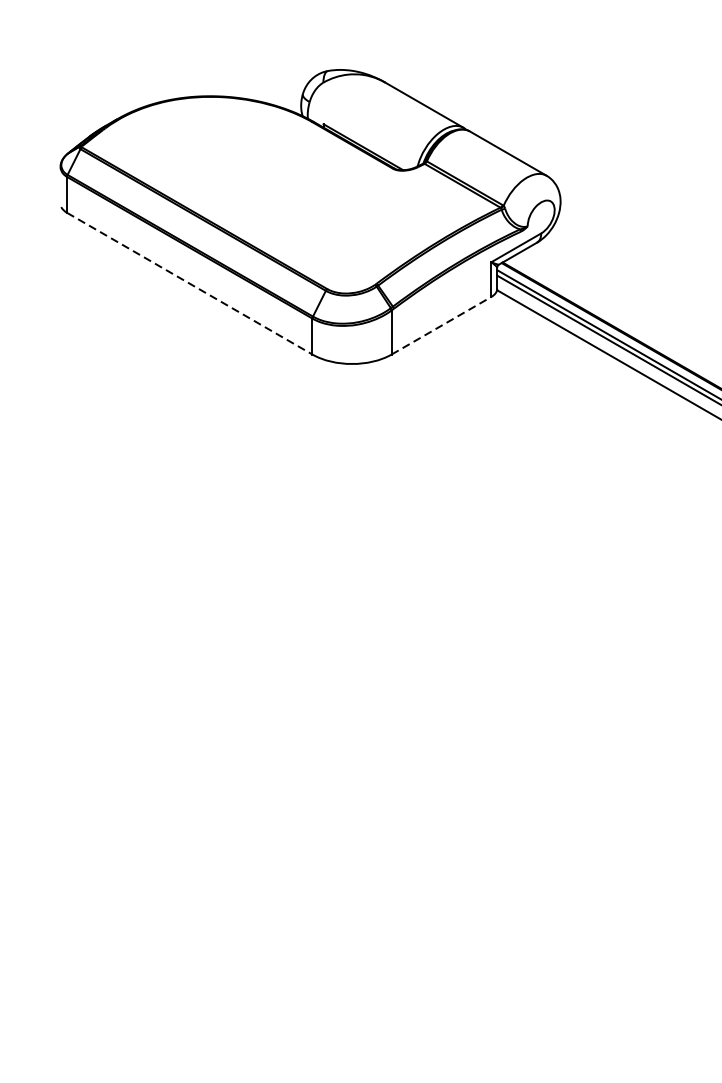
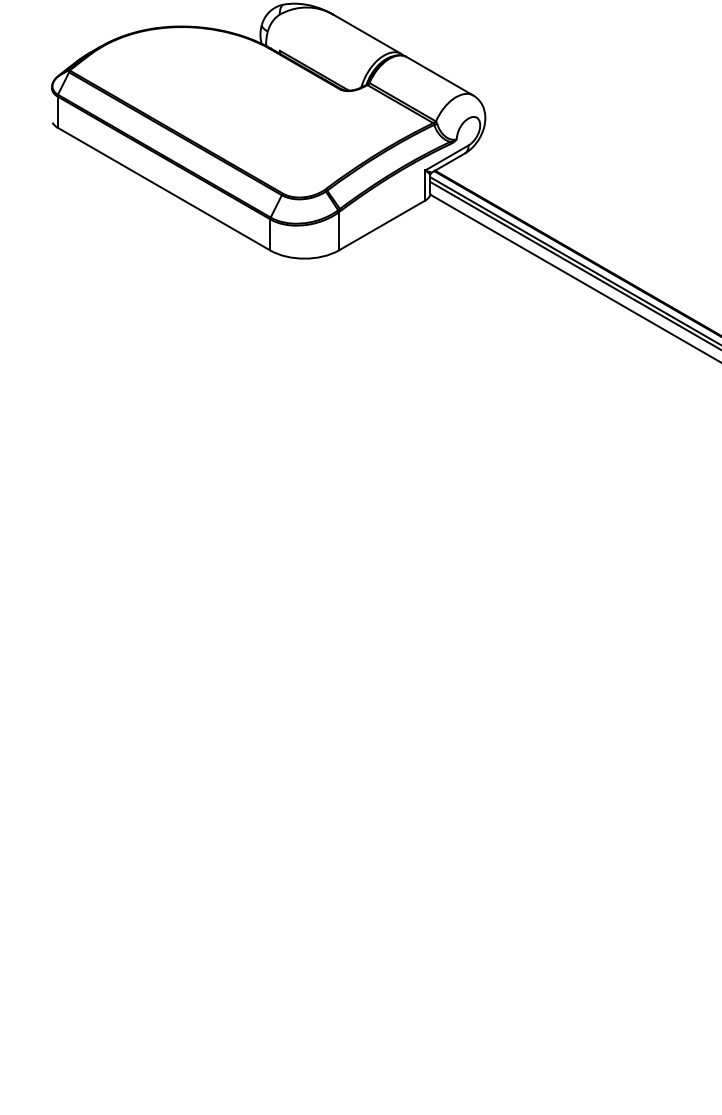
line: (189, 284) -> (163, 189), dashed -> solid
line: (441, 325) -> (382, 225), dashed -> solid

